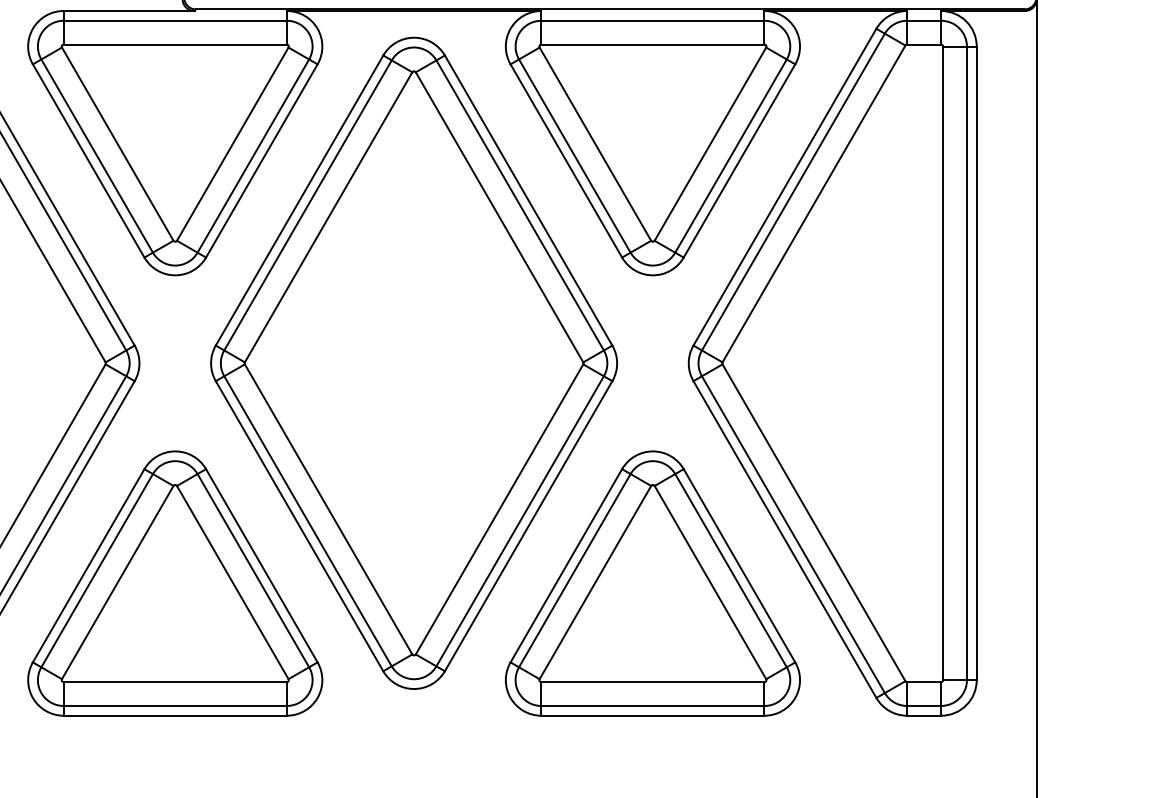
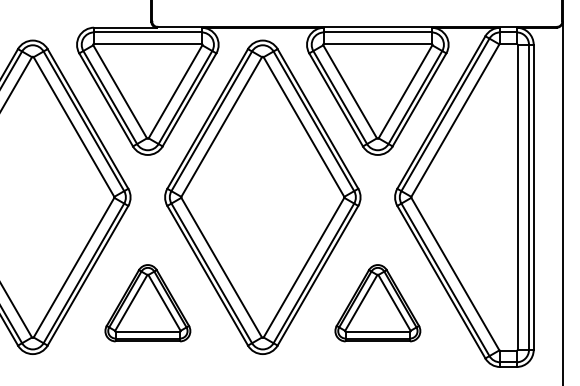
part: (174, 581) -> (147, 302), size x0.6
part: (652, 581) -> (377, 302), size x0.6

